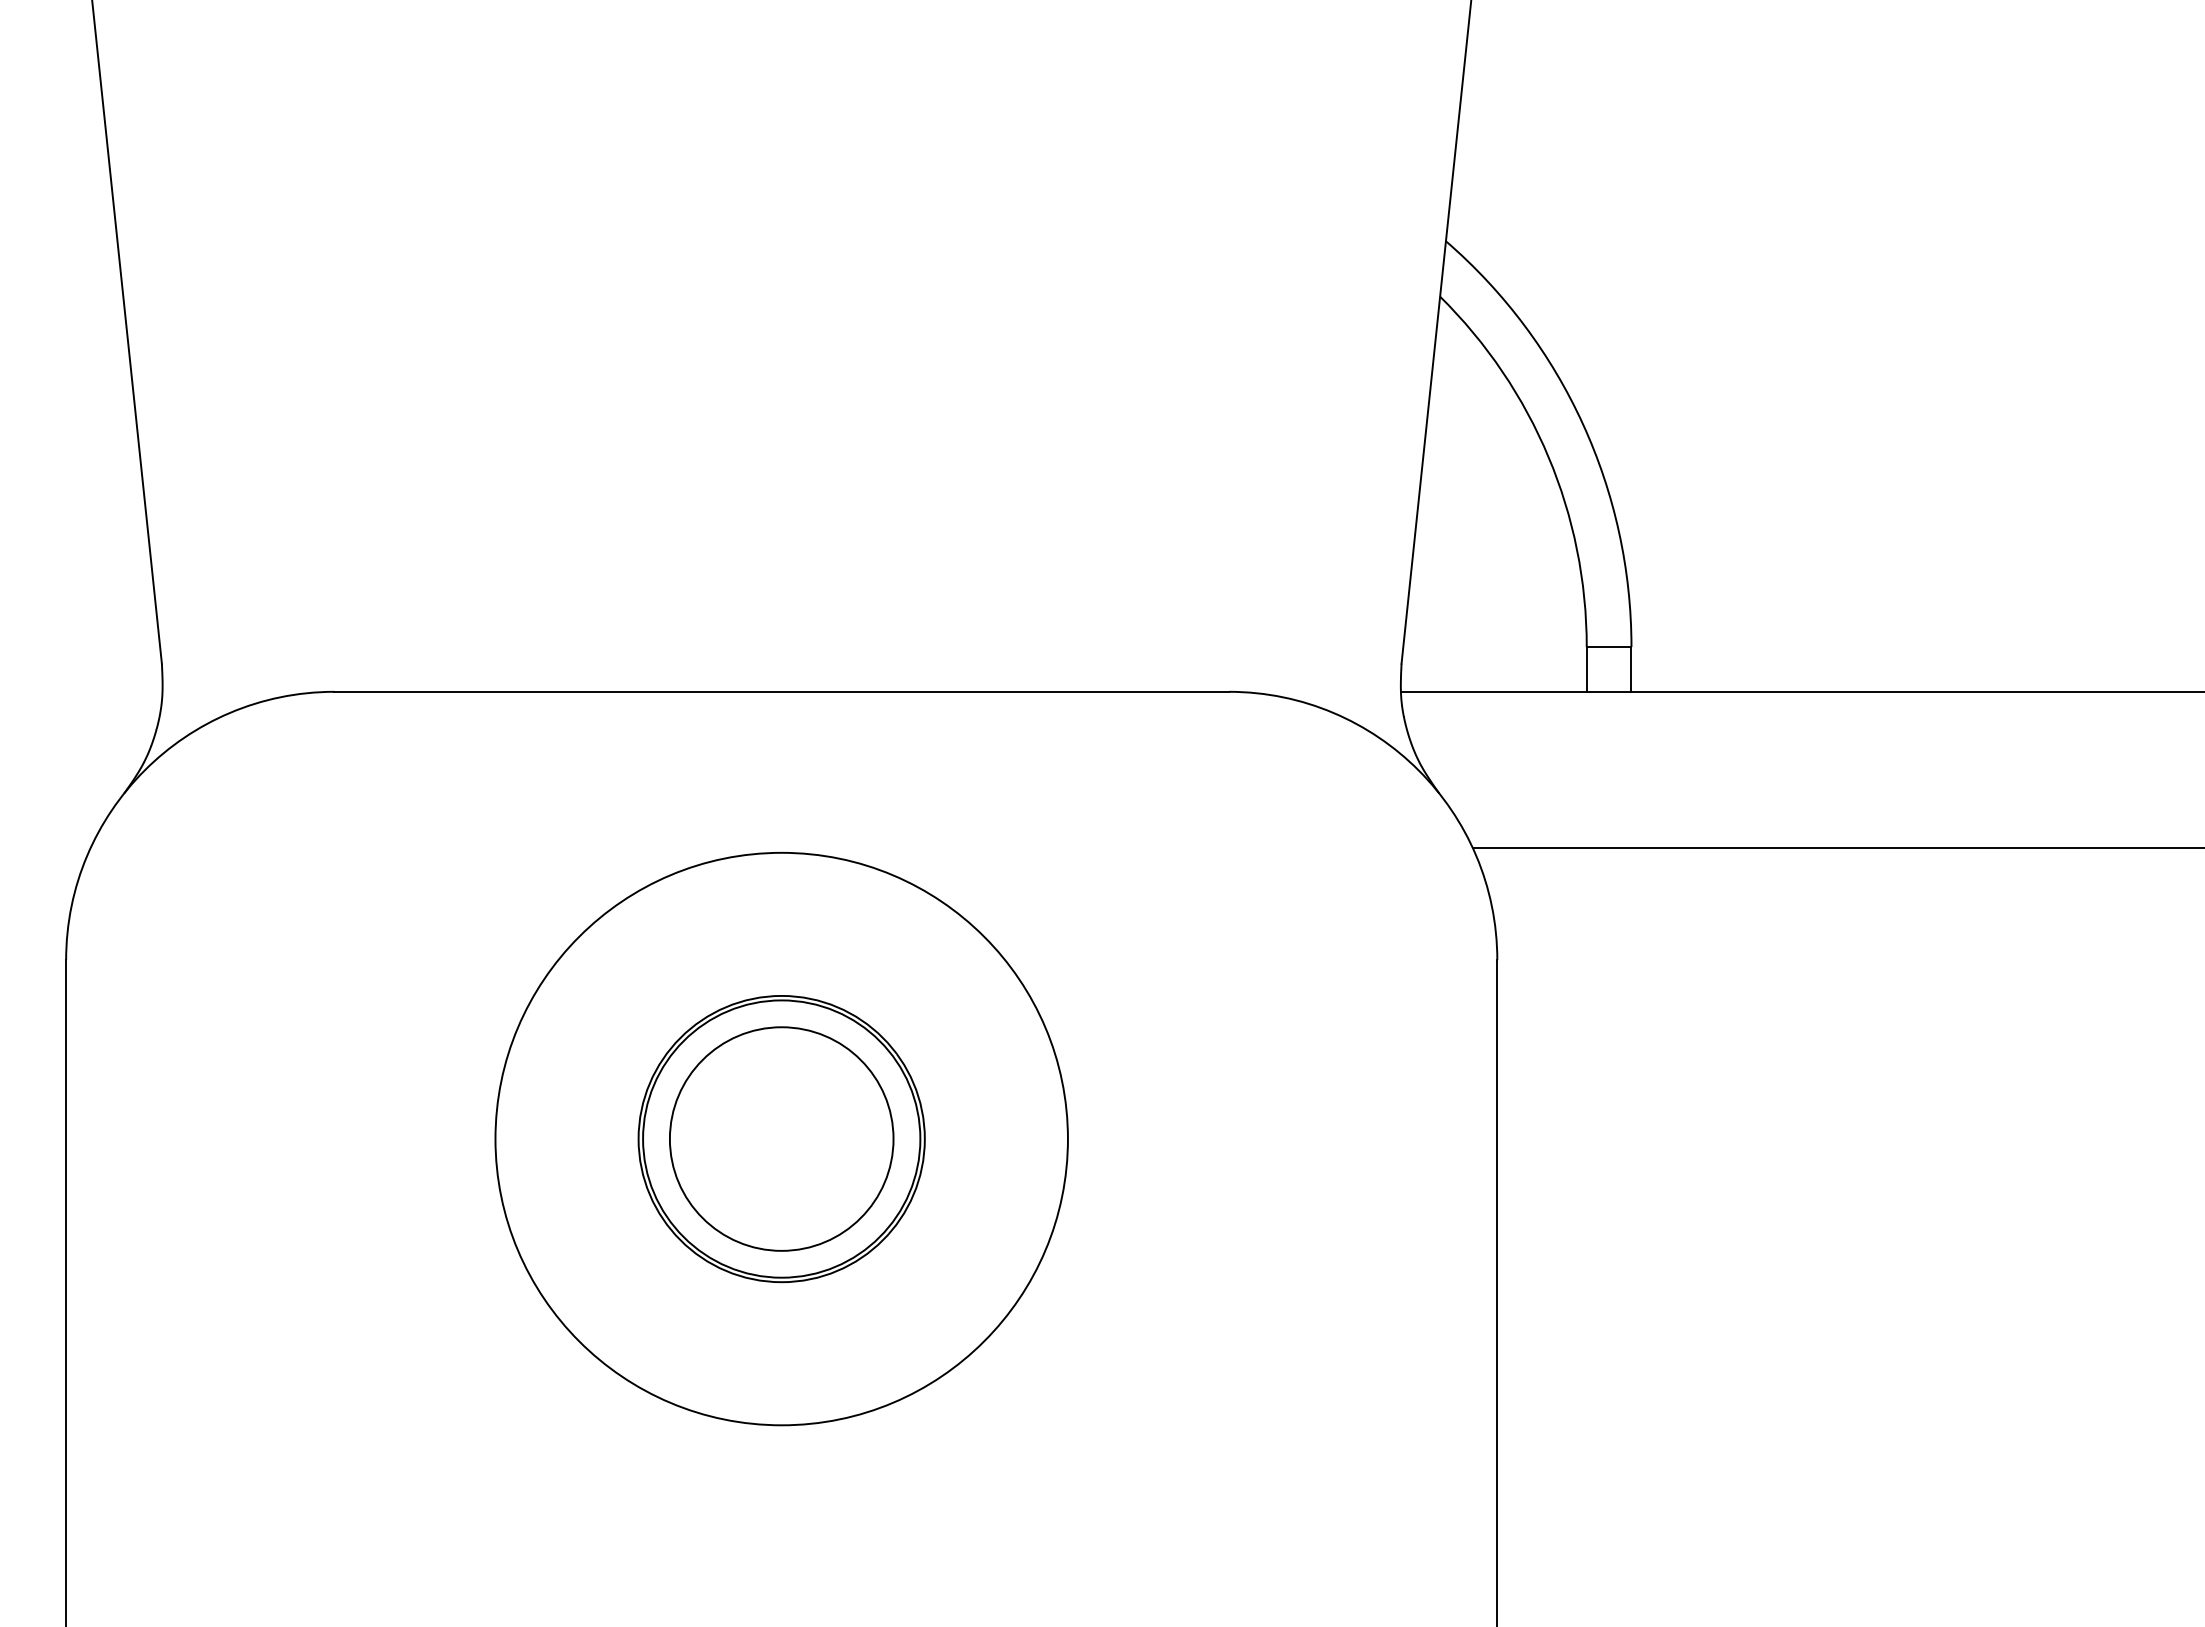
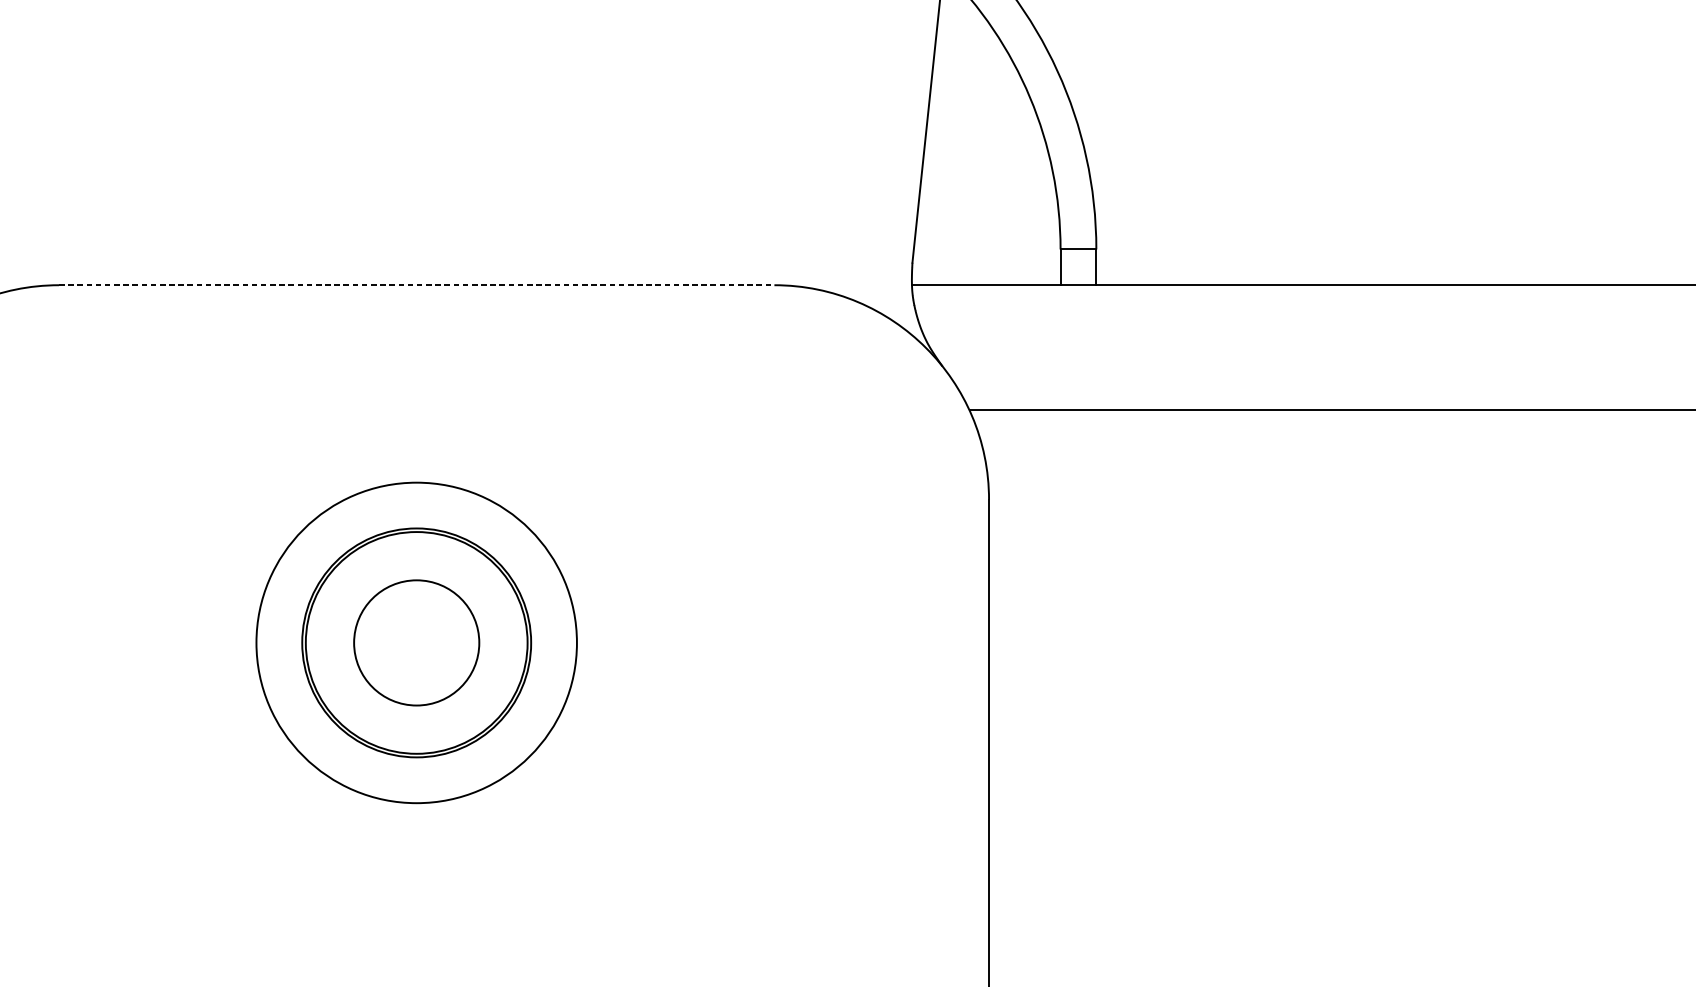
line: (782, 691) -> (417, 284), solid -> dashed
circle: (781, 1138) -> (416, 642), size x0.7
circle: (781, 1138) -> (416, 642), size x0.7

